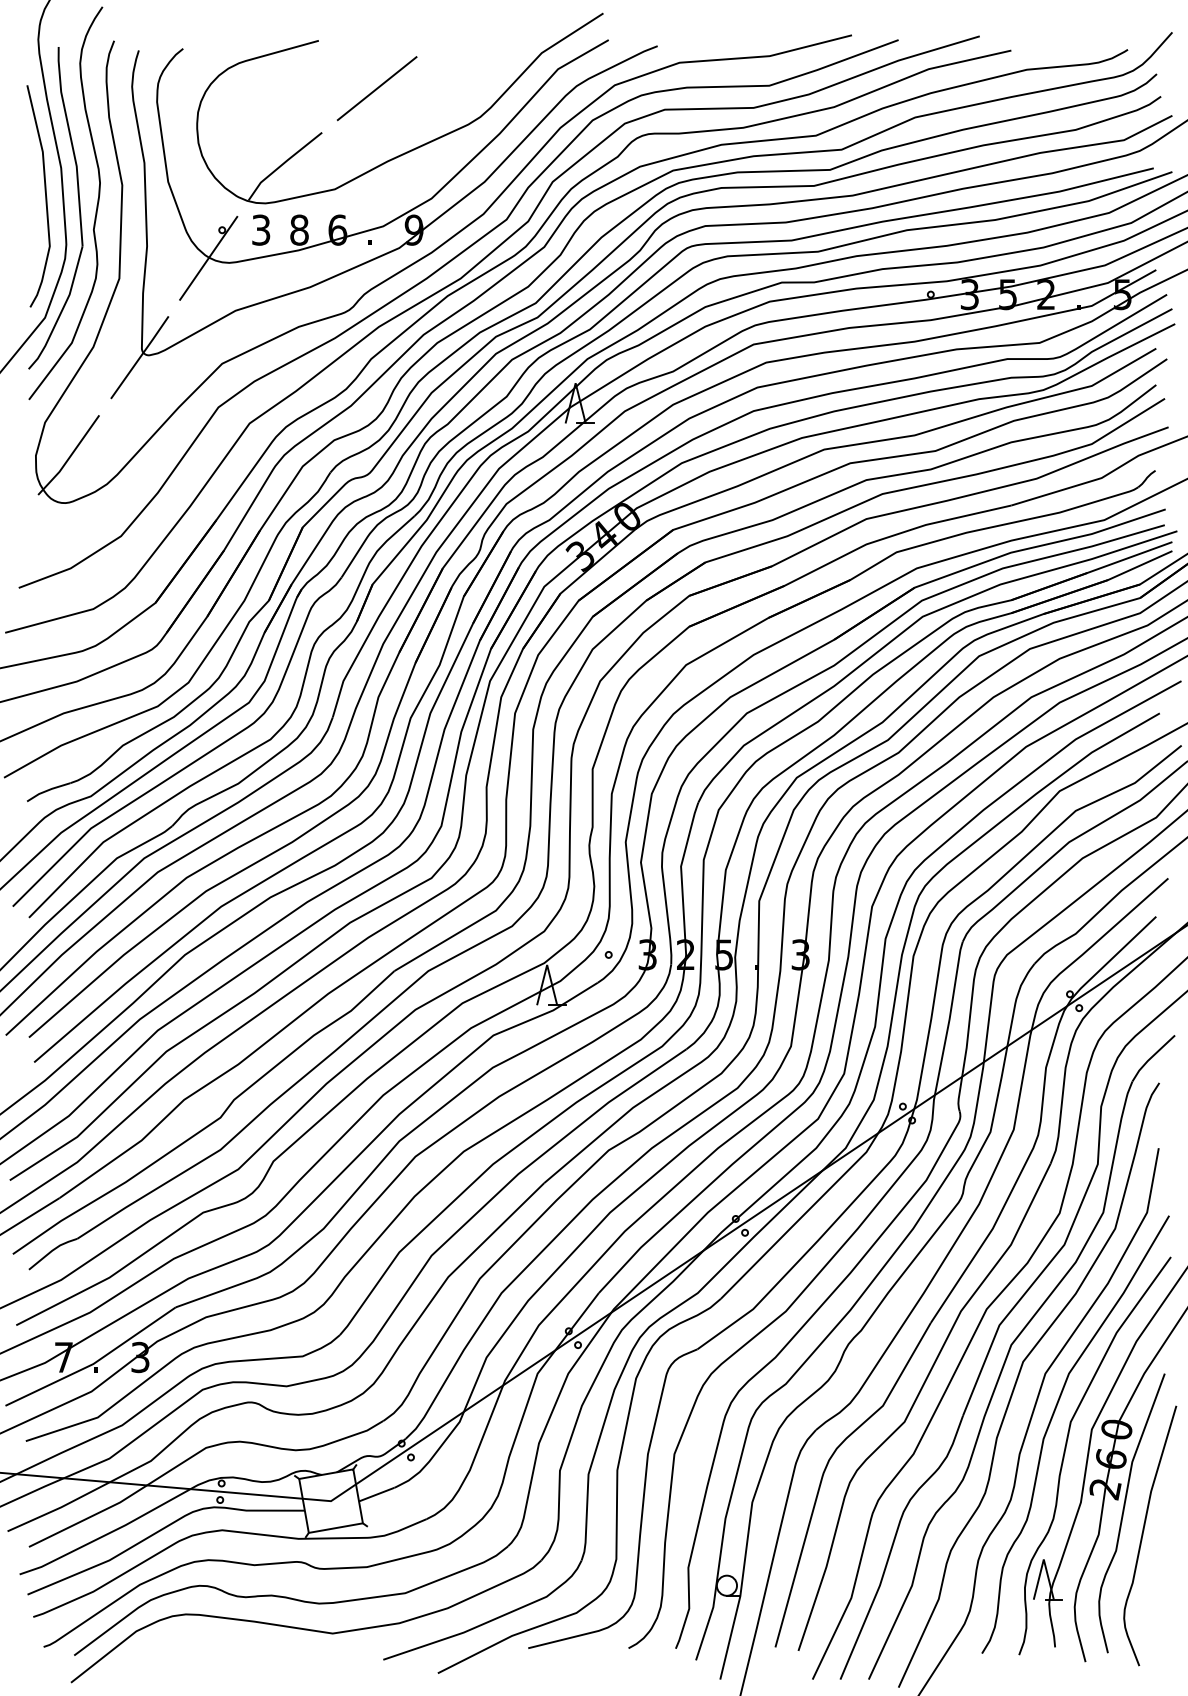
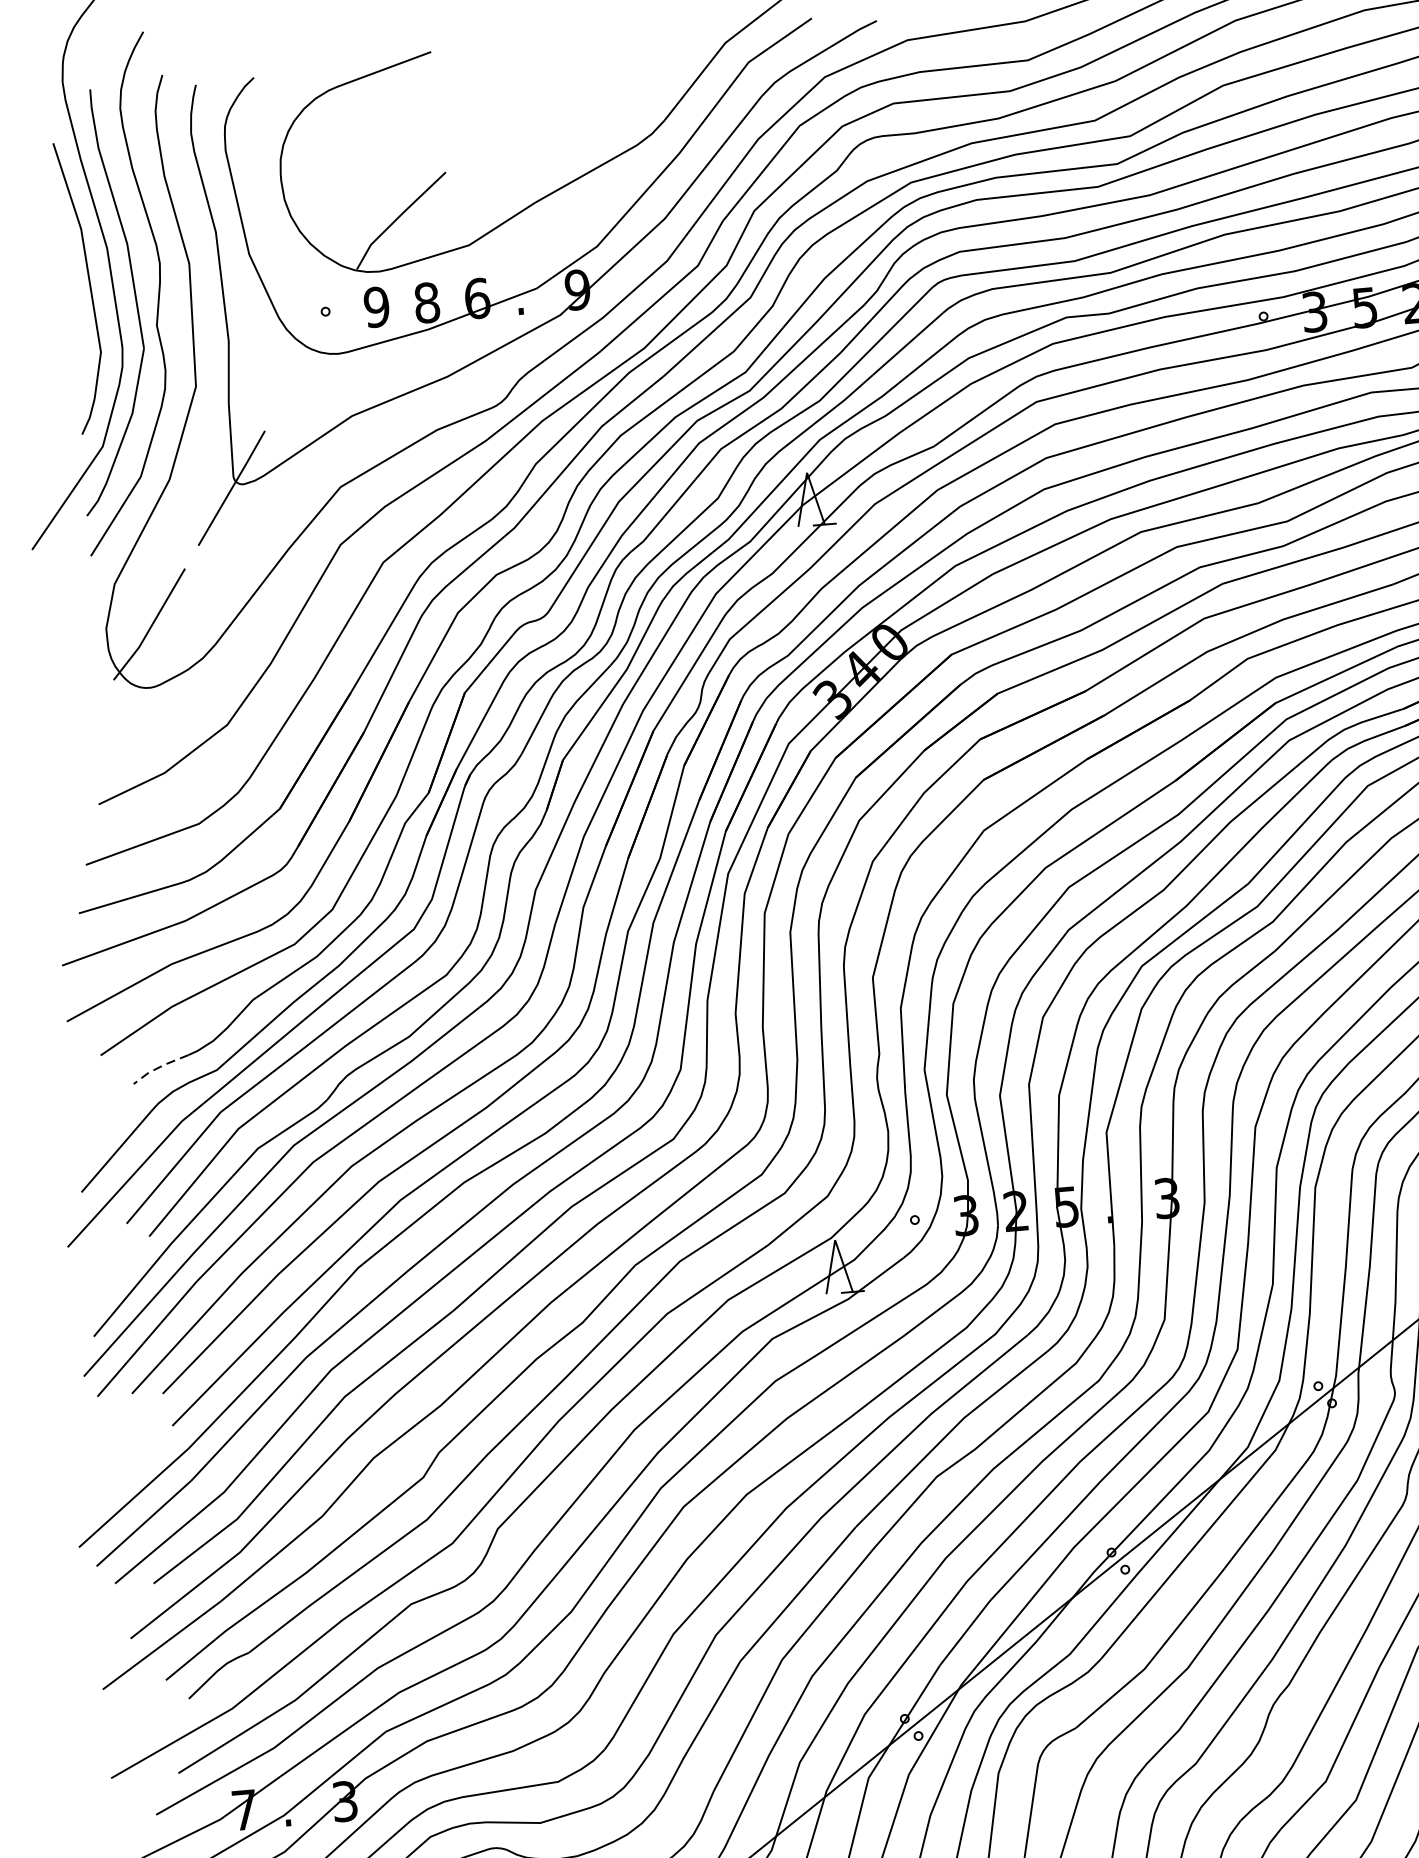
line: (376, 88) -> (512, 108), removed
text: (260, 229) -> (375, 306), 3 -> 9
line: (208, 257) -> (310, 349), removed
line: (47, 790) -> (159, 1067), solid -> dashed

